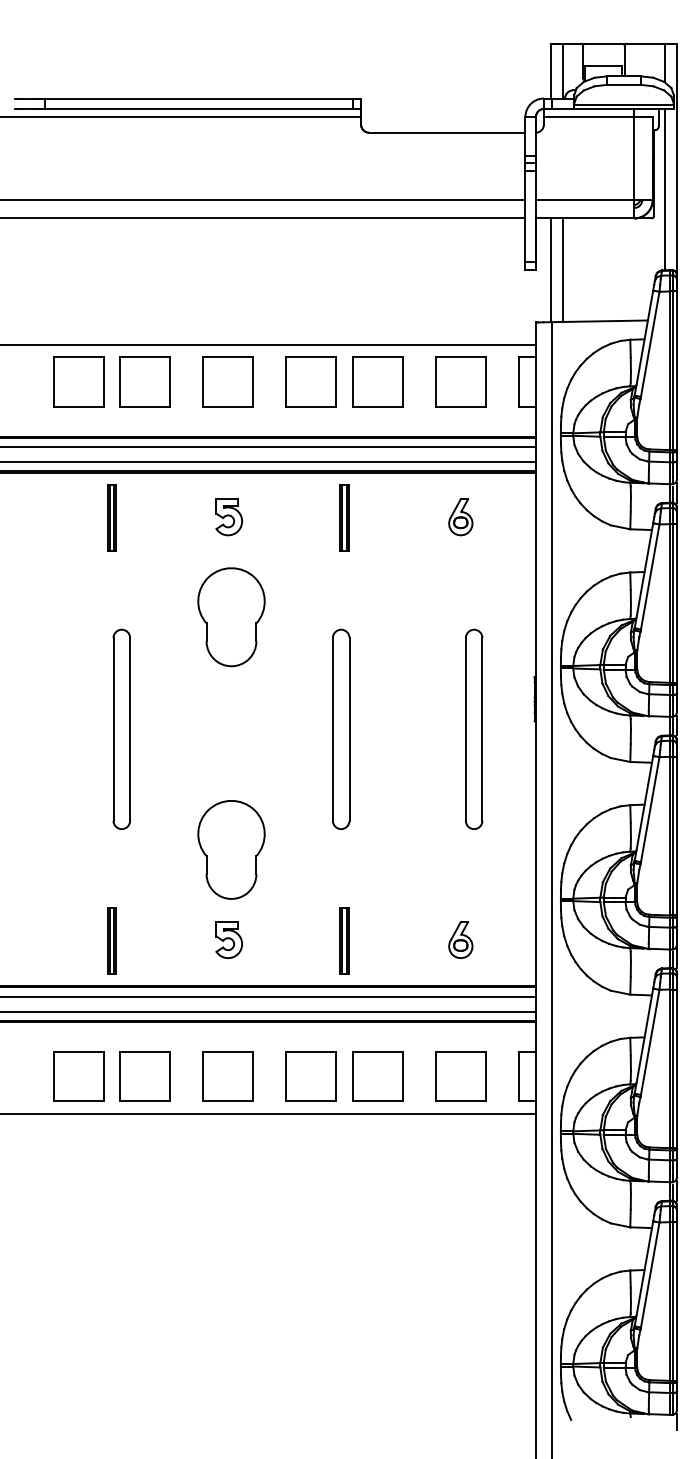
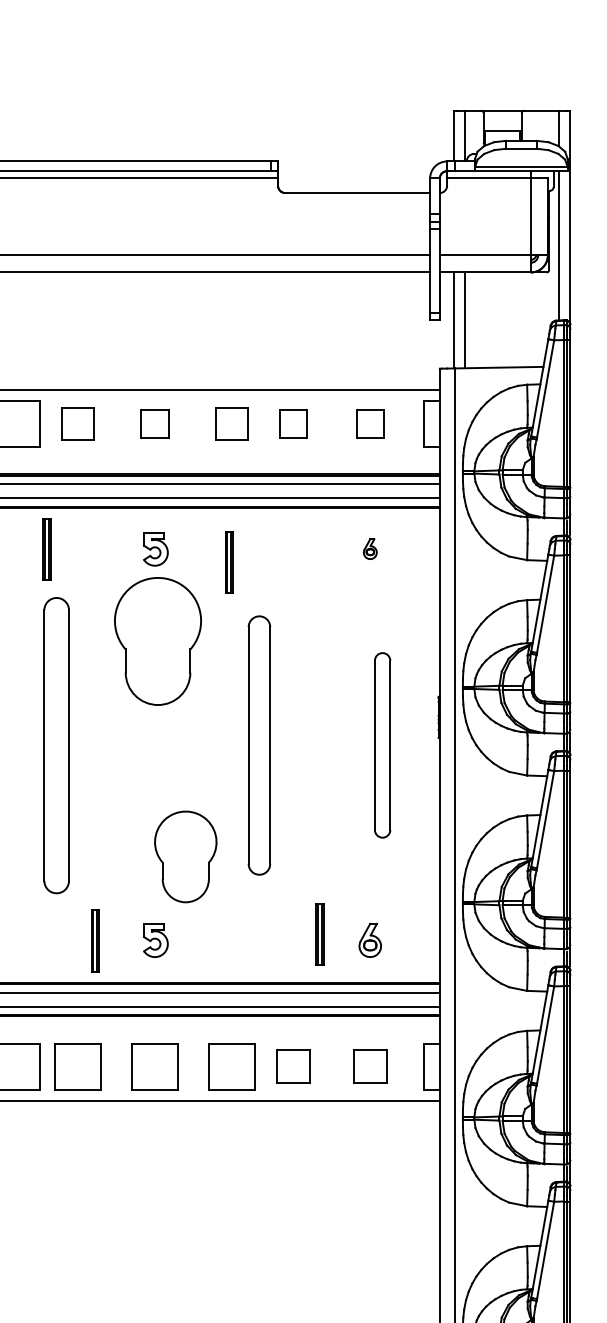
part: (144, 381) -> (77, 423), size x0.7
part: (227, 381) -> (154, 423), size x0.6
part: (310, 381) -> (231, 423), size x0.7
part: (377, 381) -> (293, 423), size x0.6
part: (460, 381) -> (369, 423), size x0.6
part: (344, 517) -> (229, 562), moved
part: (460, 517) -> (369, 549), size x0.6
part: (231, 617) -> (158, 641), size x1.4
part: (121, 728) -> (56, 744), size x1.6
part: (341, 728) -> (259, 744), size x1.4
part: (231, 849) -> (185, 856), moved
part: (111, 940) -> (95, 940), moved
part: (344, 940) -> (320, 934), moved
part: (377, 1076) -> (293, 1066), size x0.7
part: (460, 1076) -> (369, 1066), size x0.7

